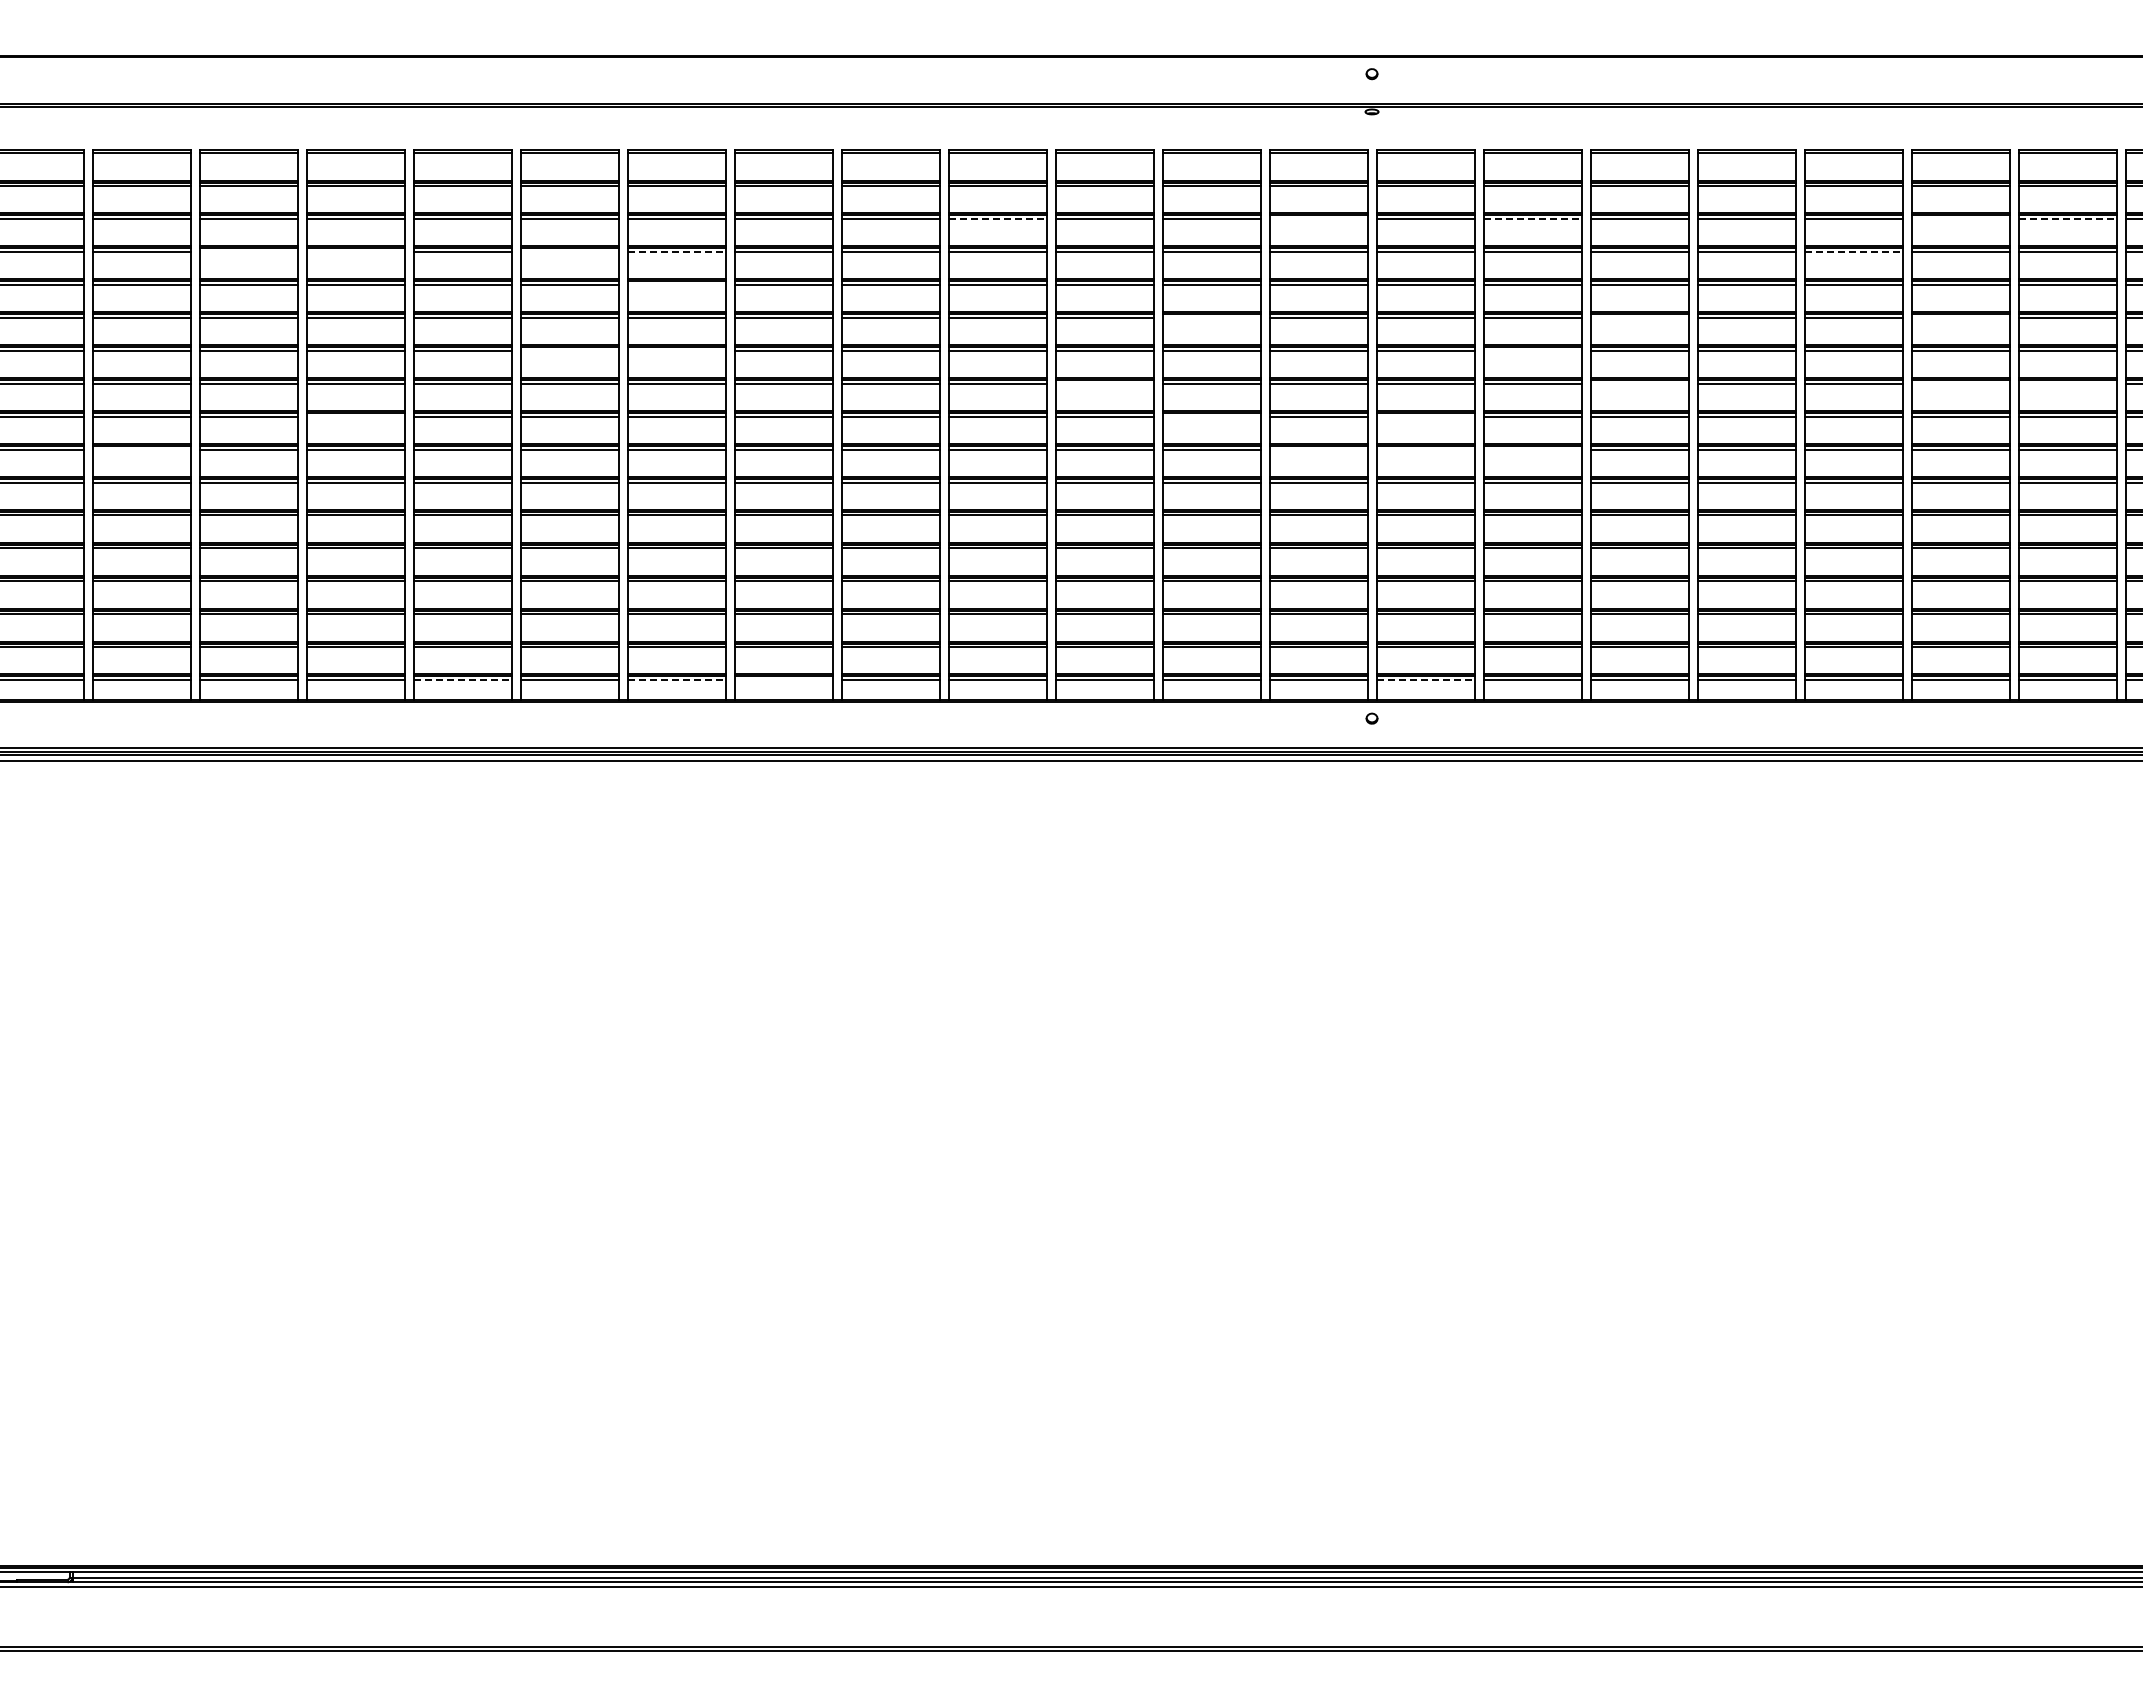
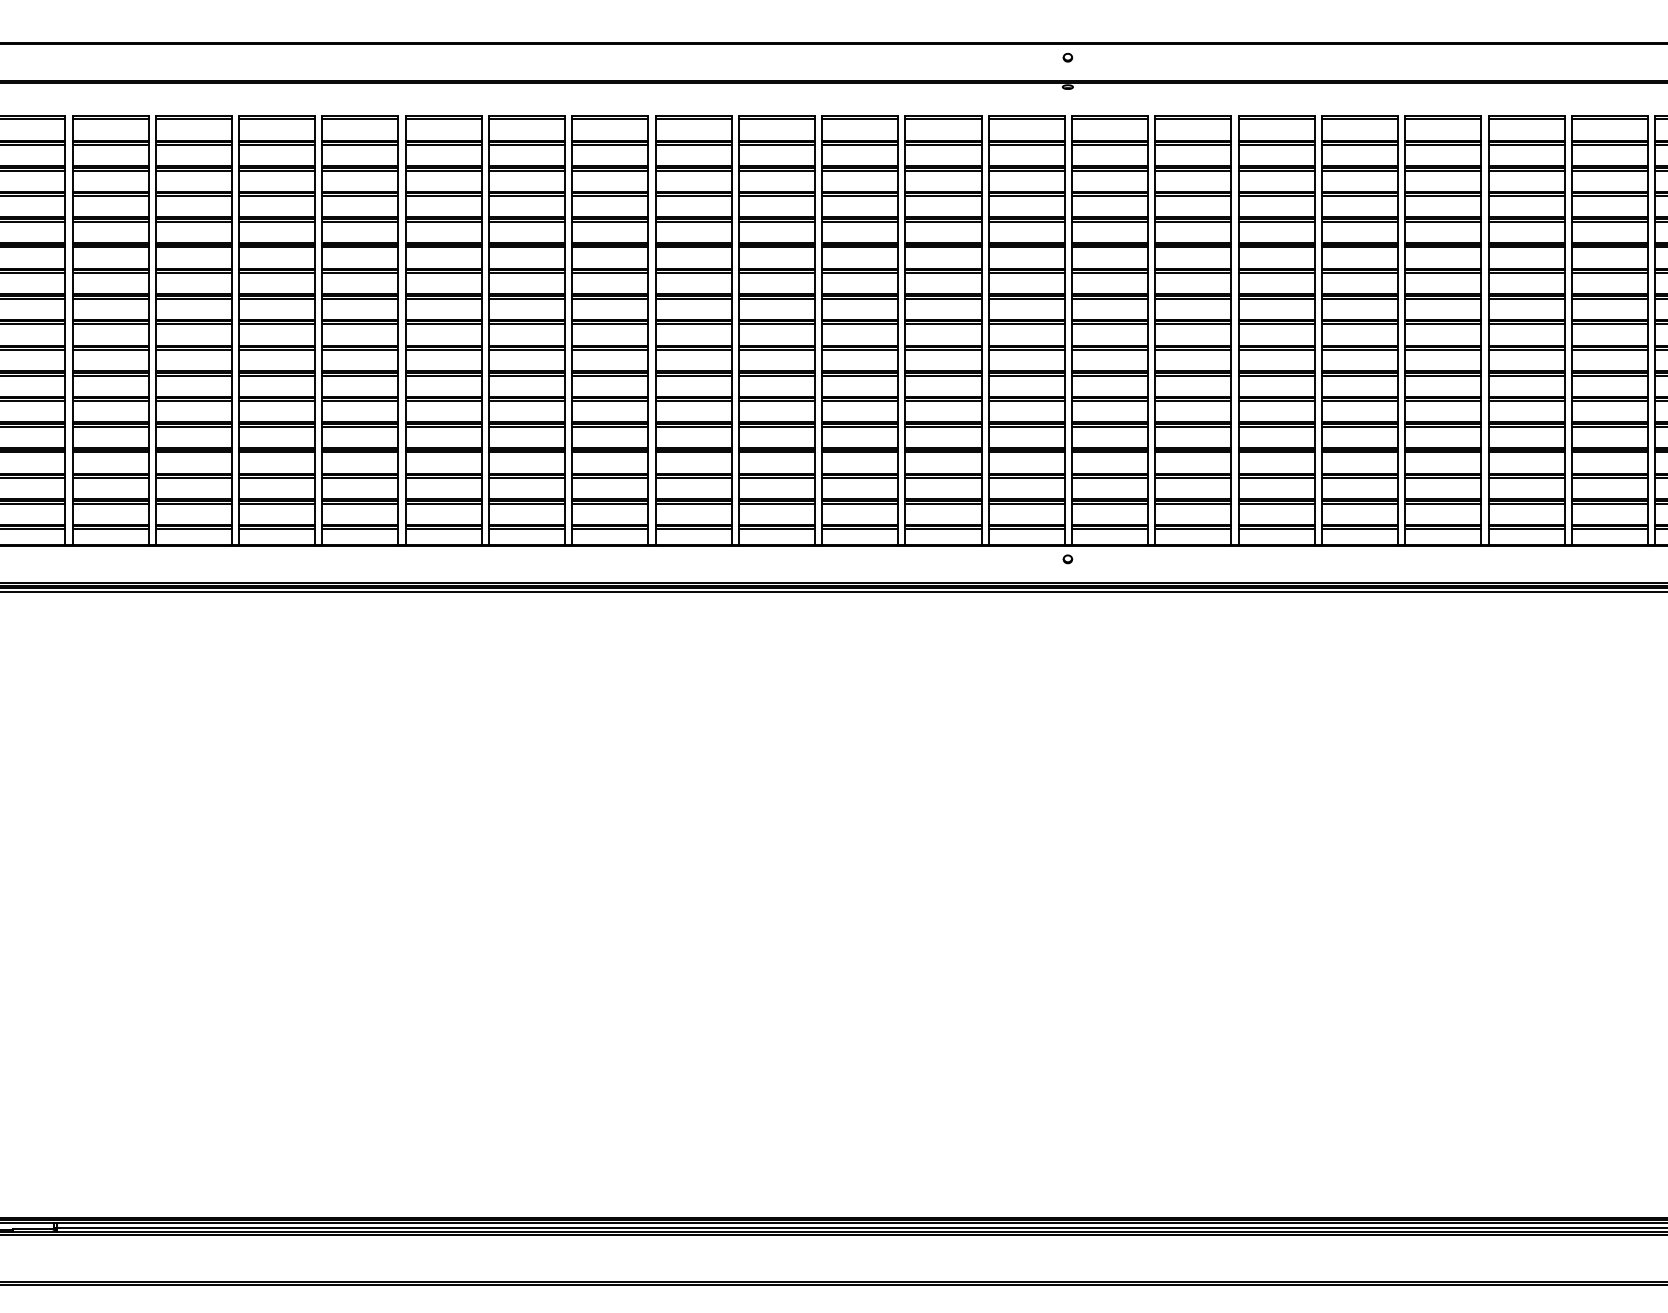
line: (998, 219) -> (777, 170), dashed -> solid
line: (1319, 219) -> (1027, 170), added
line: (1533, 219) -> (1193, 170), dashed -> solid
line: (1961, 219) -> (1526, 170), added
line: (2068, 219) -> (1609, 170), dashed -> solid
line: (248, 252) -> (193, 196), added
line: (355, 252) -> (276, 196), added
line: (569, 252) -> (443, 196), added
line: (677, 252) -> (527, 196), dashed -> solid
line: (1854, 252) -> (1443, 196), dashed -> solid
line: (676, 284) -> (526, 221), added
line: (1212, 317) -> (943, 247), added
line: (1640, 317) -> (1276, 247), added
line: (1961, 317) -> (1526, 247), added
line: (569, 350) -> (443, 272), added
line: (676, 350) -> (526, 272), added
line: (1533, 350) -> (1193, 272), added
line: (1105, 383) -> (860, 298), added
line: (1640, 383) -> (1276, 298), added
line: (1961, 383) -> (1526, 298), added
line: (2068, 383) -> (1609, 298), added
line: (355, 416) -> (276, 324), added
line: (1212, 416) -> (943, 324), added
line: (1426, 416) -> (1110, 324), added
line: (141, 449) -> (110, 349), added
line: (1319, 449) -> (1027, 349), added
line: (1426, 449) -> (1110, 349), added
line: (1533, 449) -> (1193, 349), added
line: (463, 680) -> (360, 529), dashed -> solid
line: (677, 680) -> (527, 529), dashed -> solid
line: (783, 680) -> (609, 529), added
line: (1426, 680) -> (1110, 529), dashed -> solid

